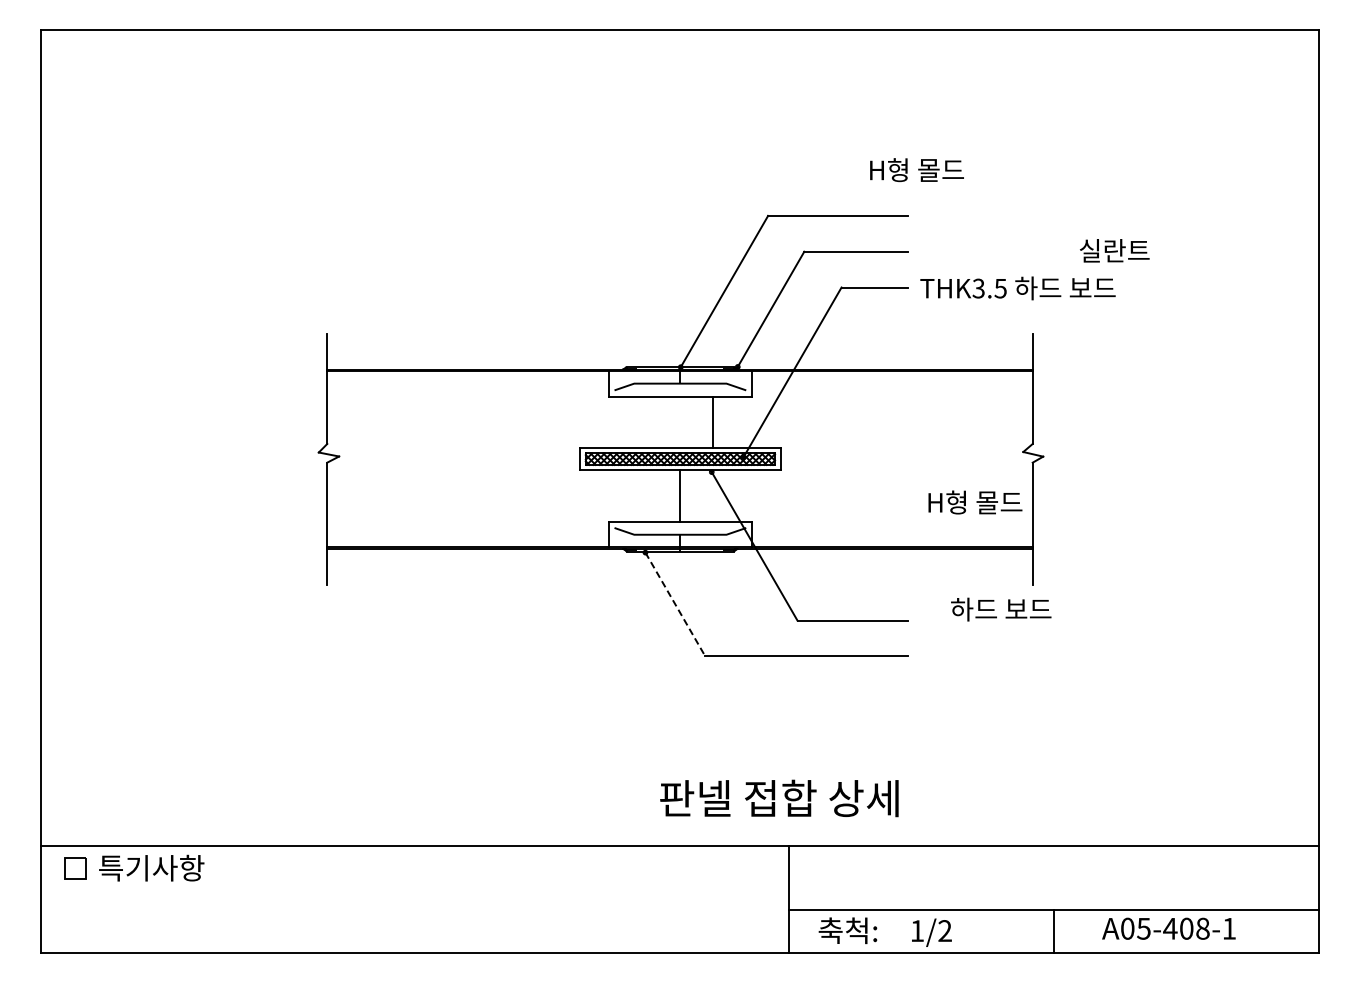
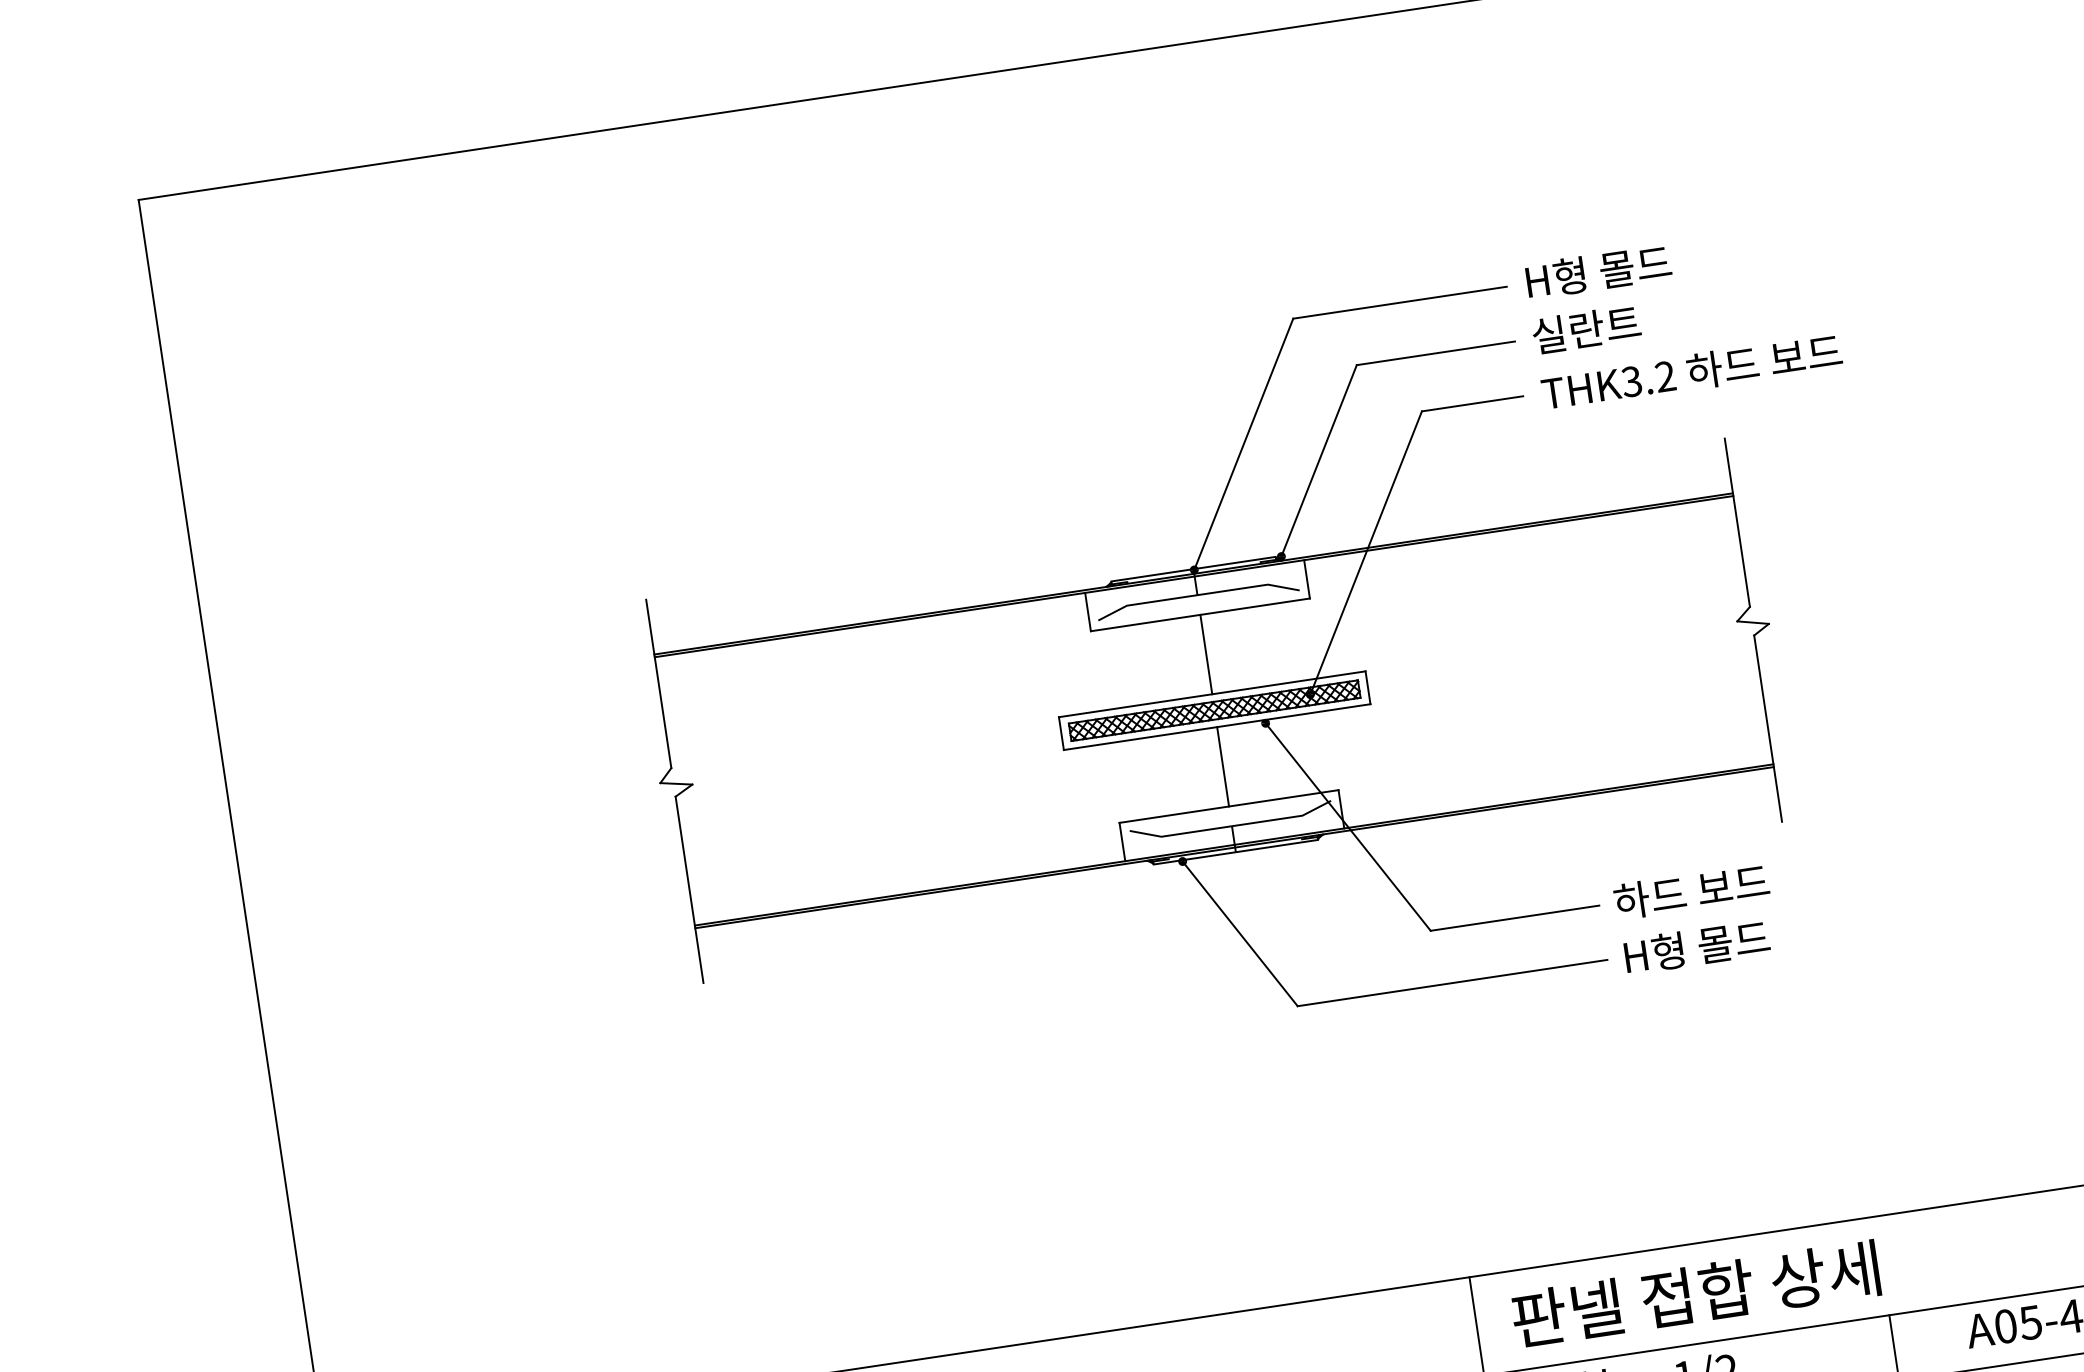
text: (916, 170) -> (1598, 272), moved
text: (1114, 250) -> (1586, 328), moved
text: (1000, 288) -> (1665, 376), THK3.5 -> THK3.2
line: (713, 422) -> (1206, 654), moved
text: (975, 502) -> (1697, 946), moved
line: (675, 604) -> (1240, 933), dashed -> solid
text: (1001, 609) -> (1692, 891), moved
text: (779, 798) -> (1695, 1294), moved

